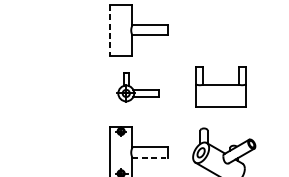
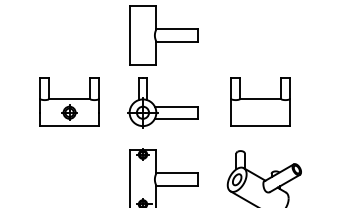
line: (109, 30) -> (129, 35), dashed -> solid
part: (58, 86) -> (69, 101), added
part: (137, 87) -> (162, 102), size x1.43
line: (149, 157) -> (176, 185), dashed -> solid

